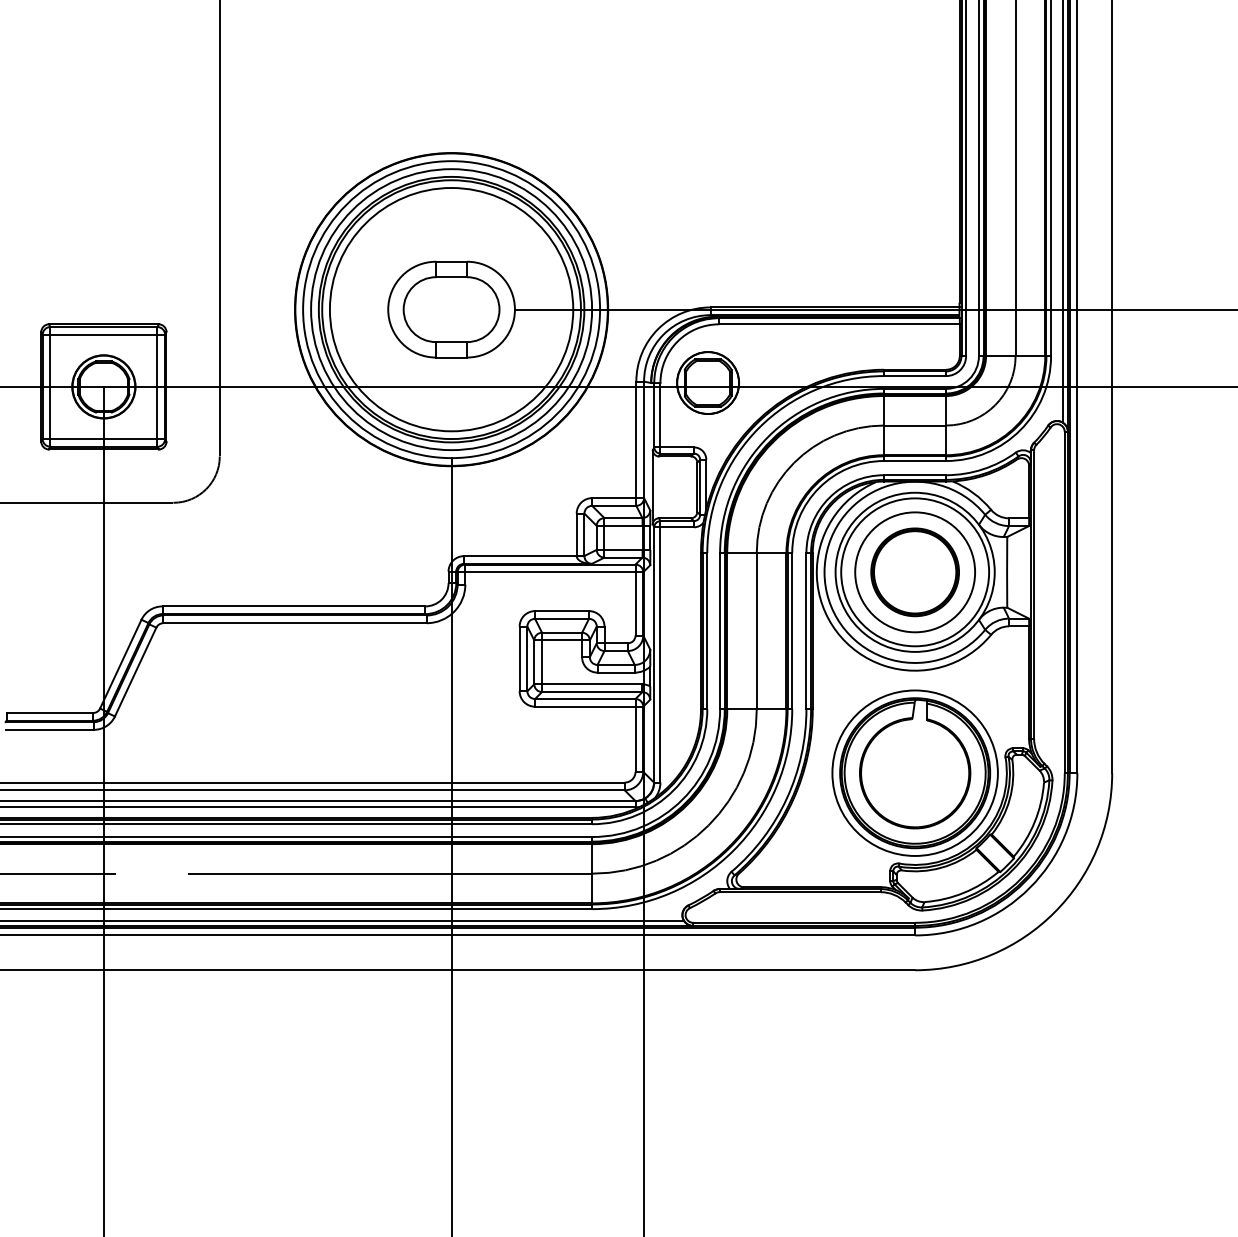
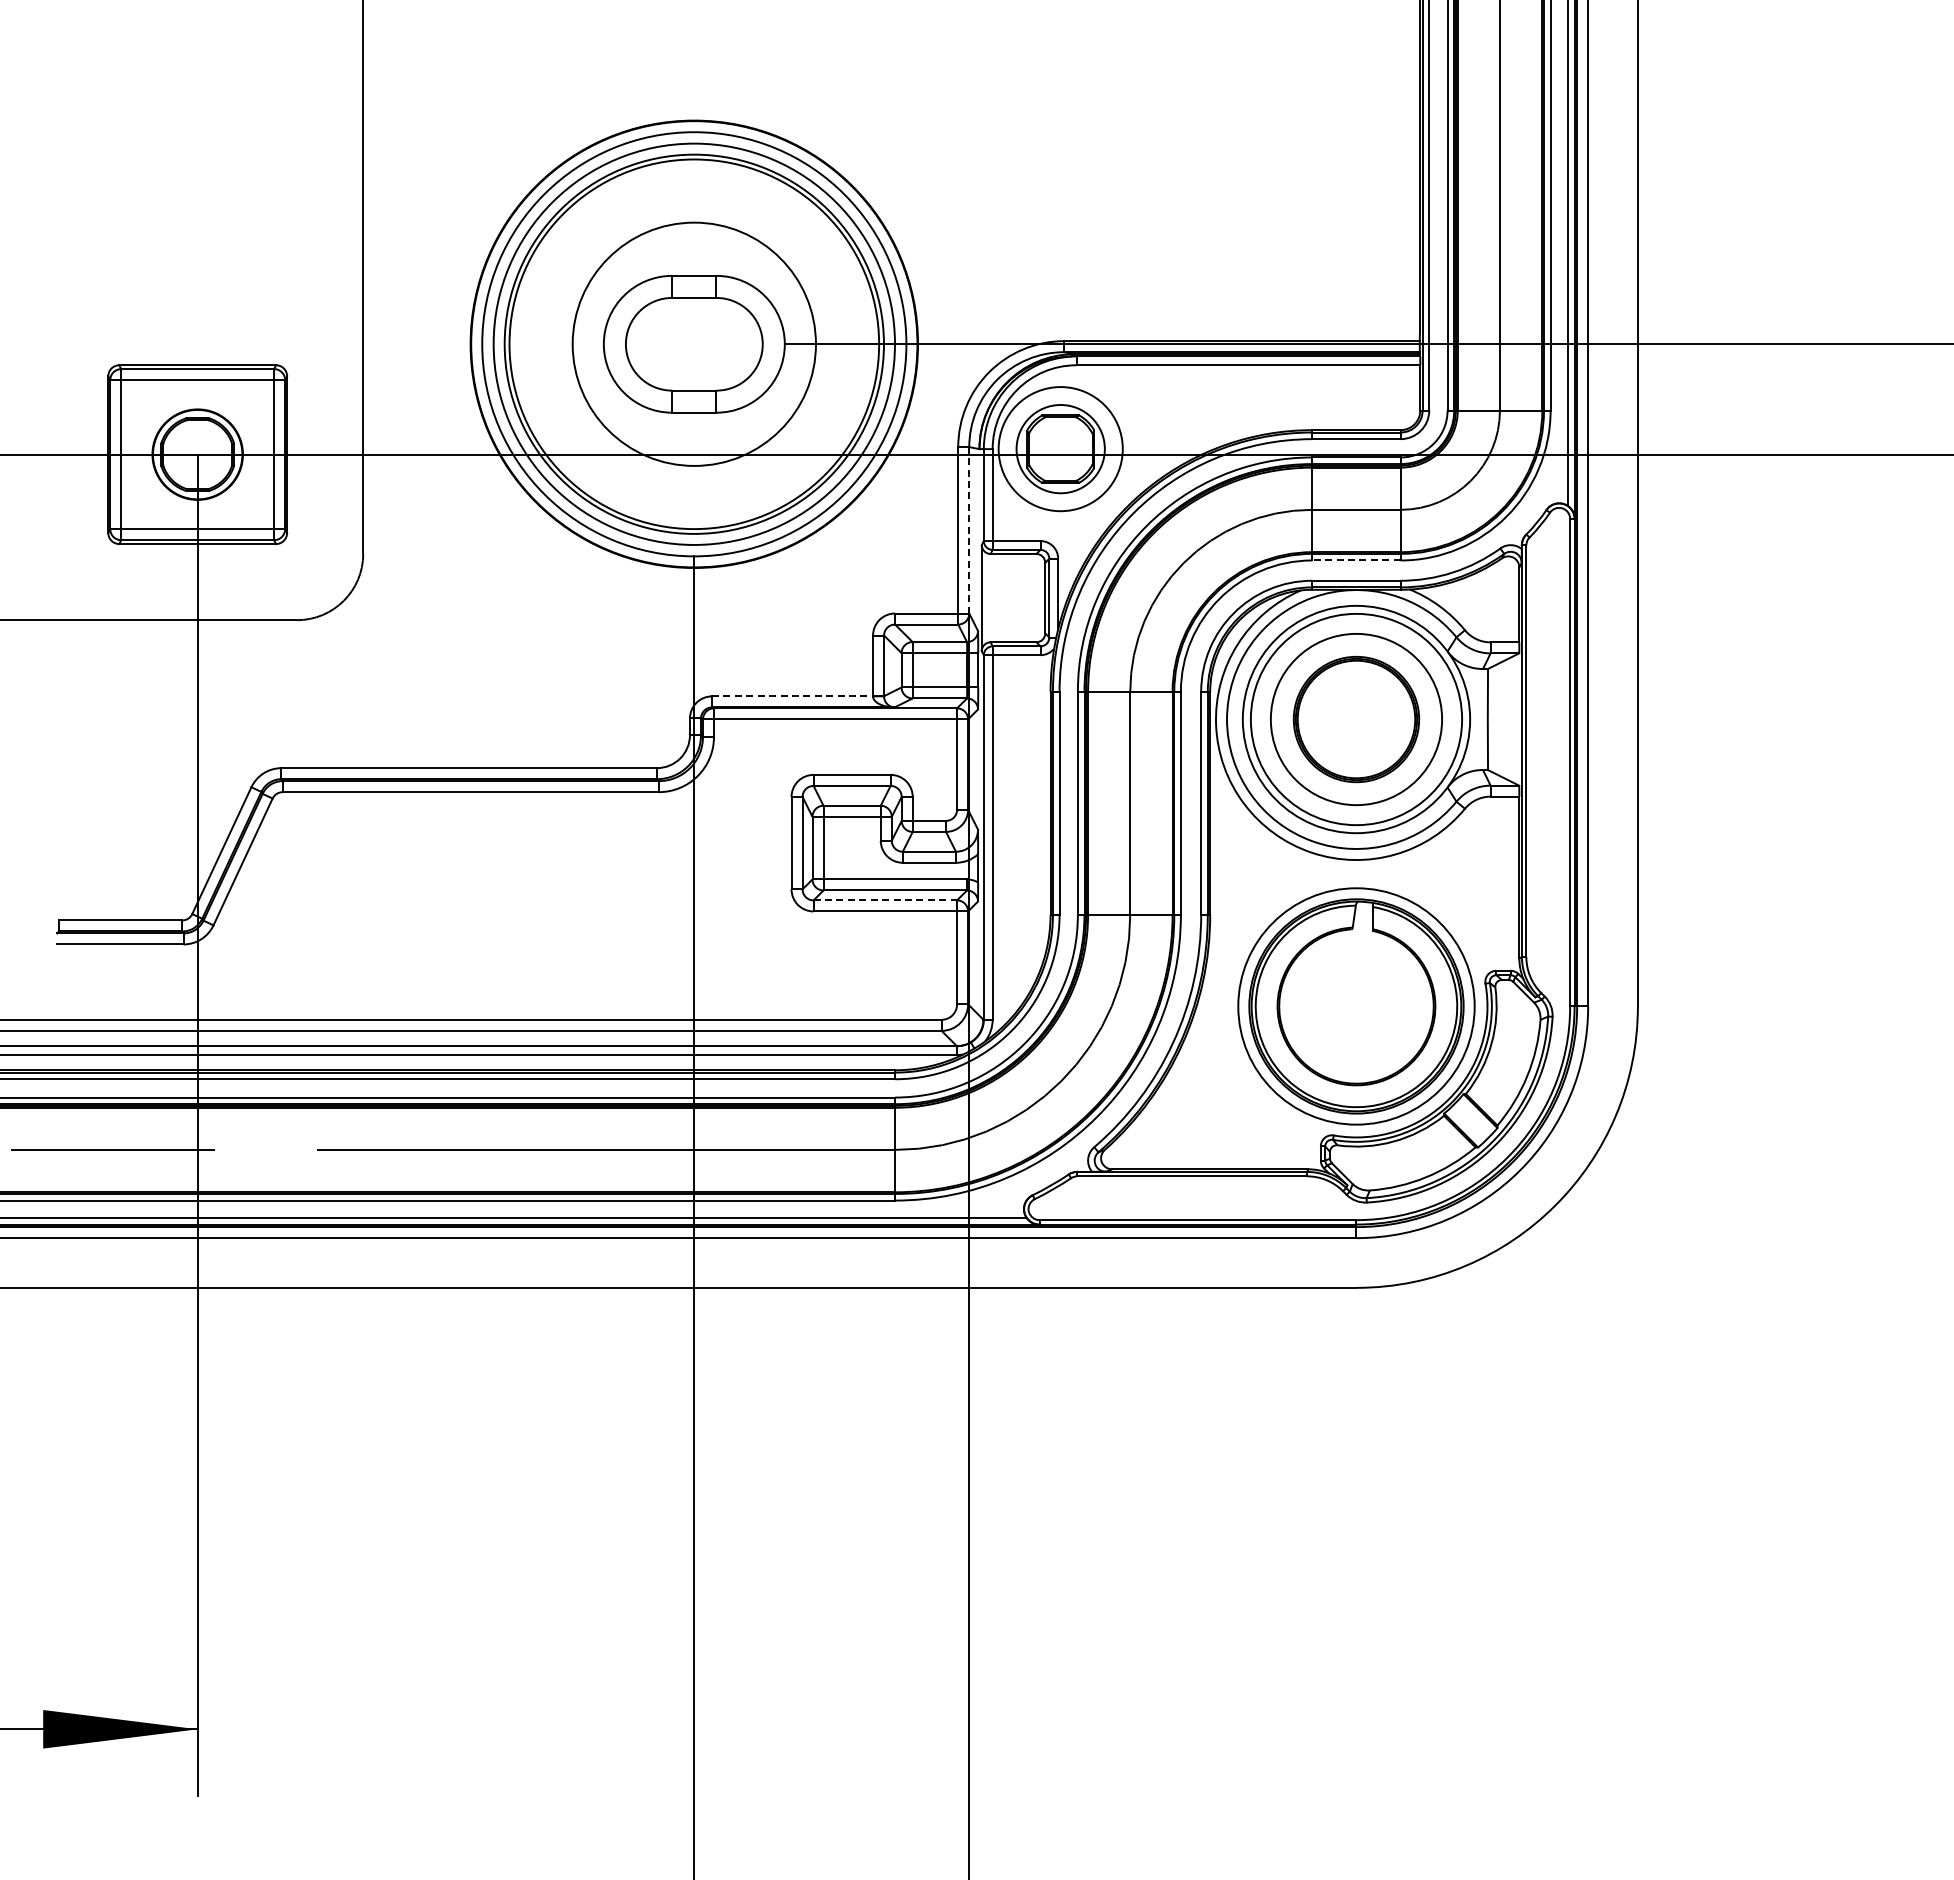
circle: (451, 309) -> (694, 344), size x0.7
circle: (707, 382) -> (1060, 448), size x1.4
line: (644, 439) -> (969, 529), solid -> dashed
line: (914, 461) -> (1355, 560), solid -> dashed
line: (521, 556) -> (793, 696), solid -> dashed
line: (585, 699) -> (885, 900), solid -> dashed

